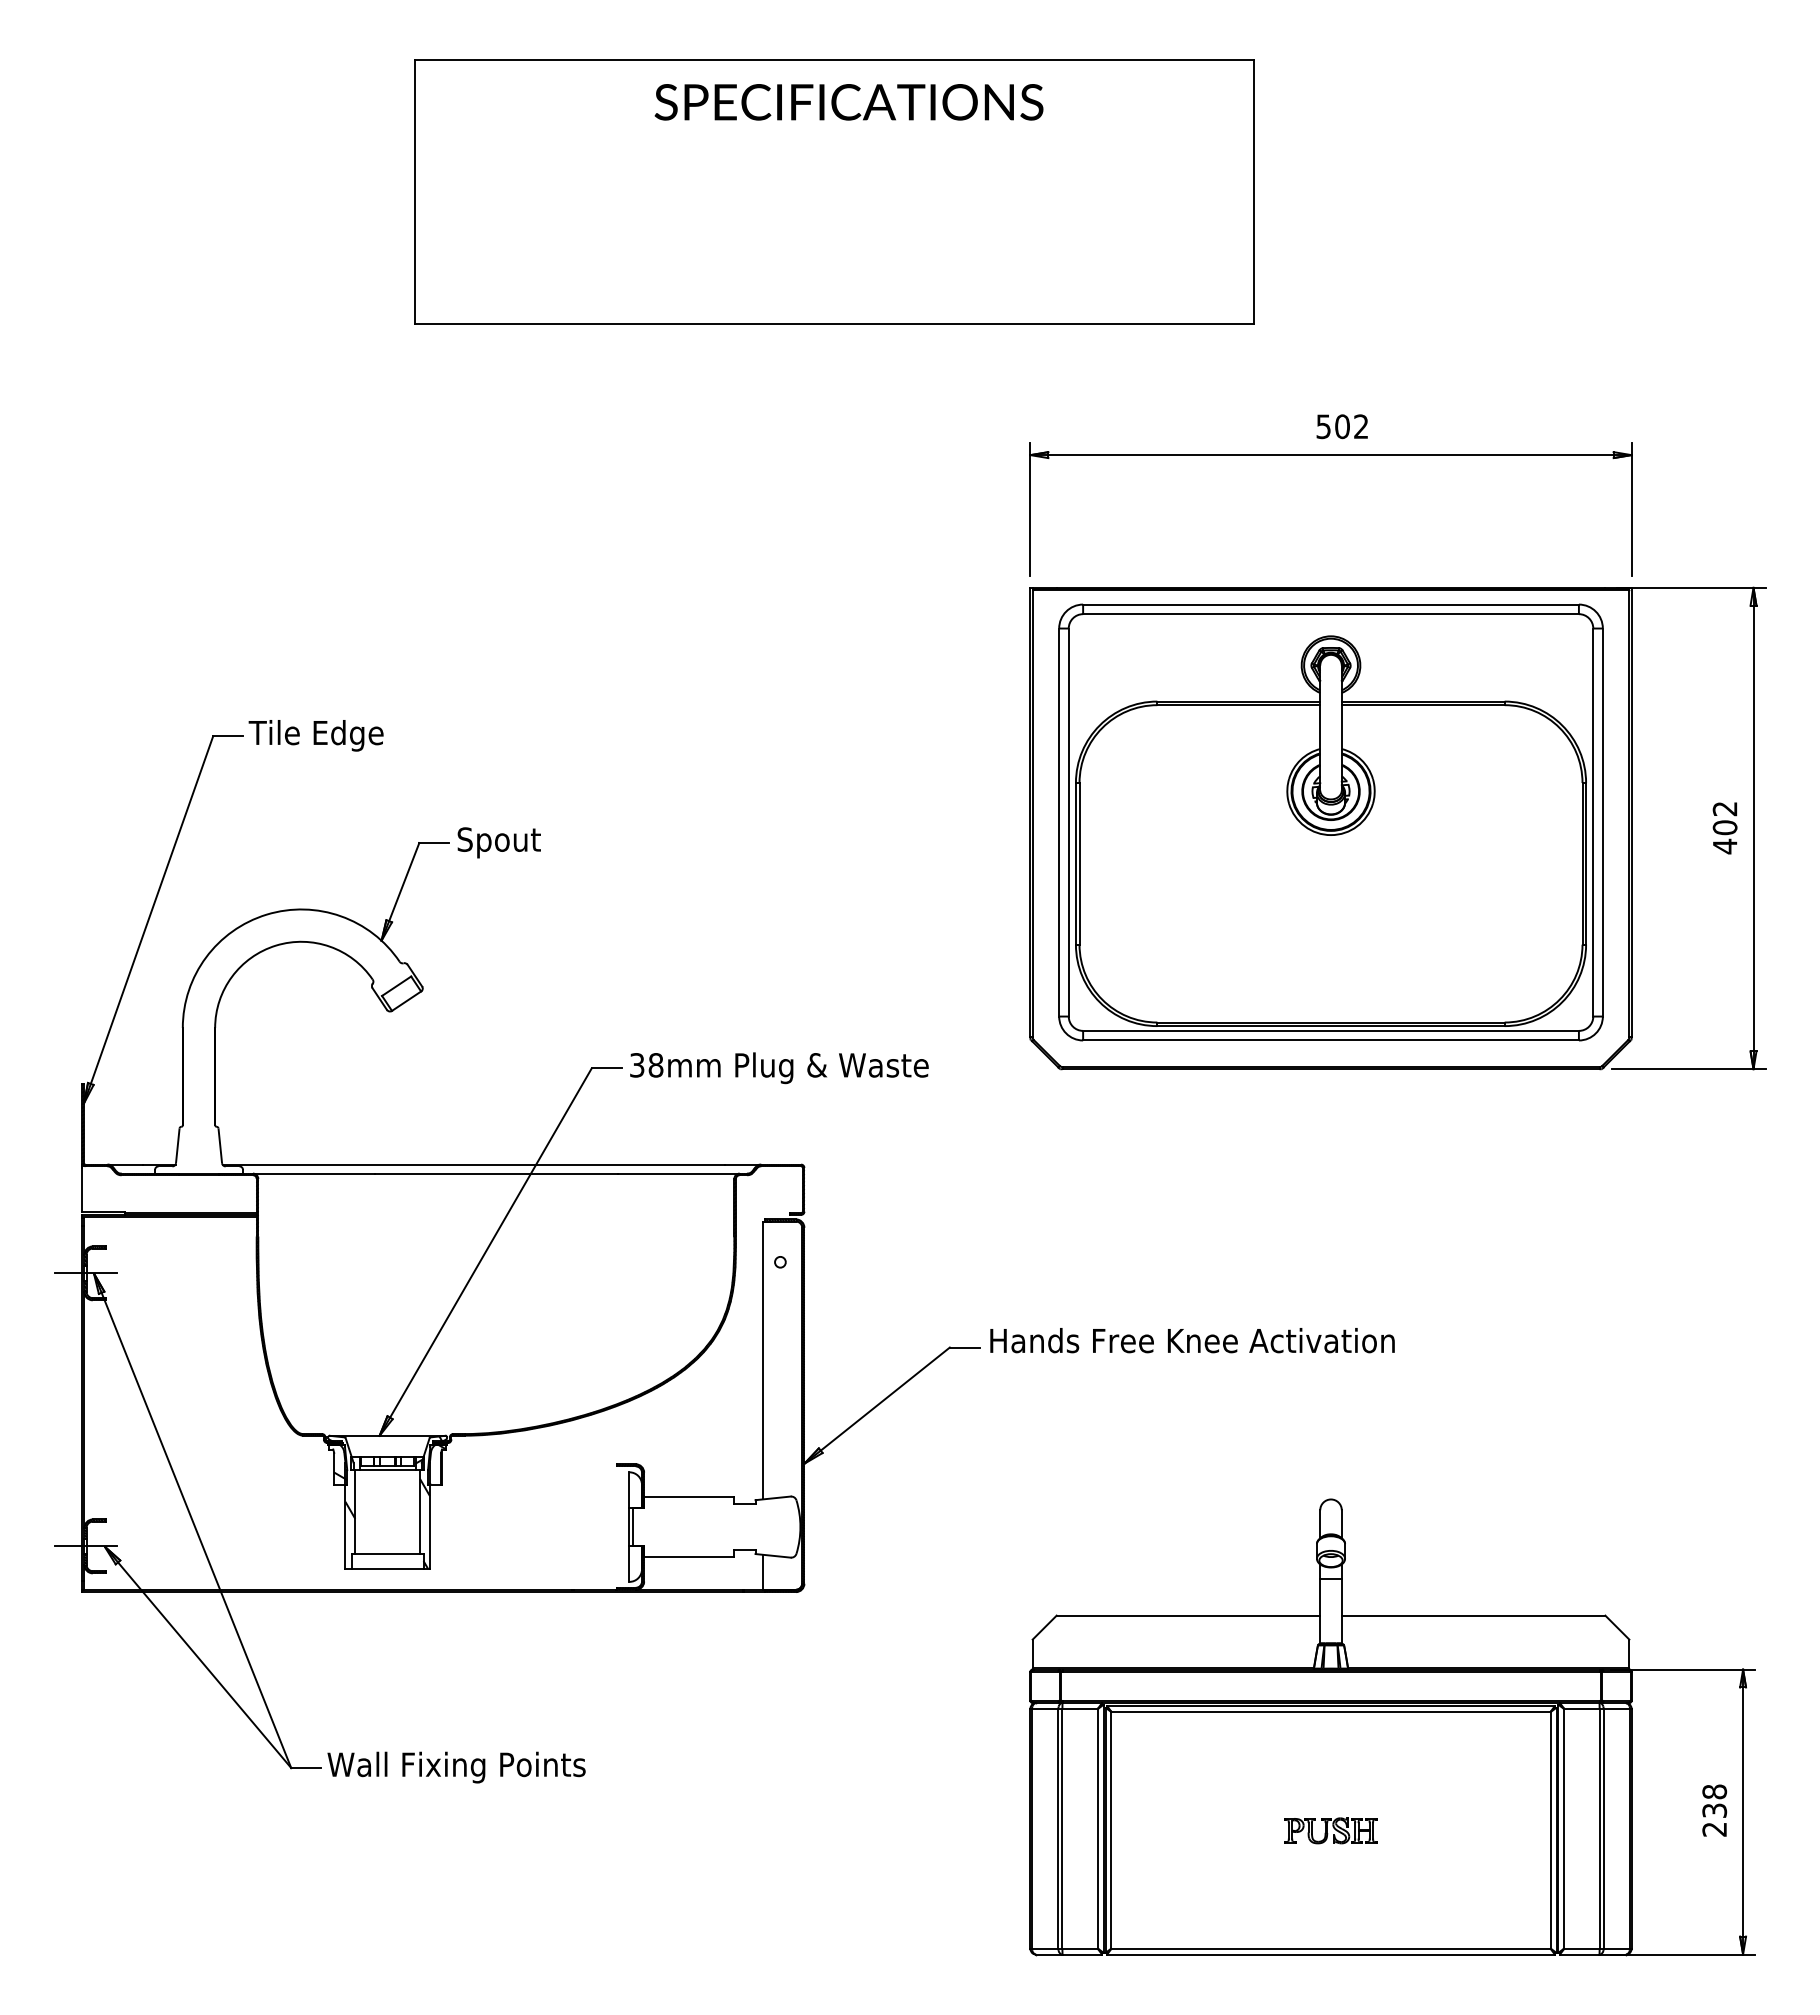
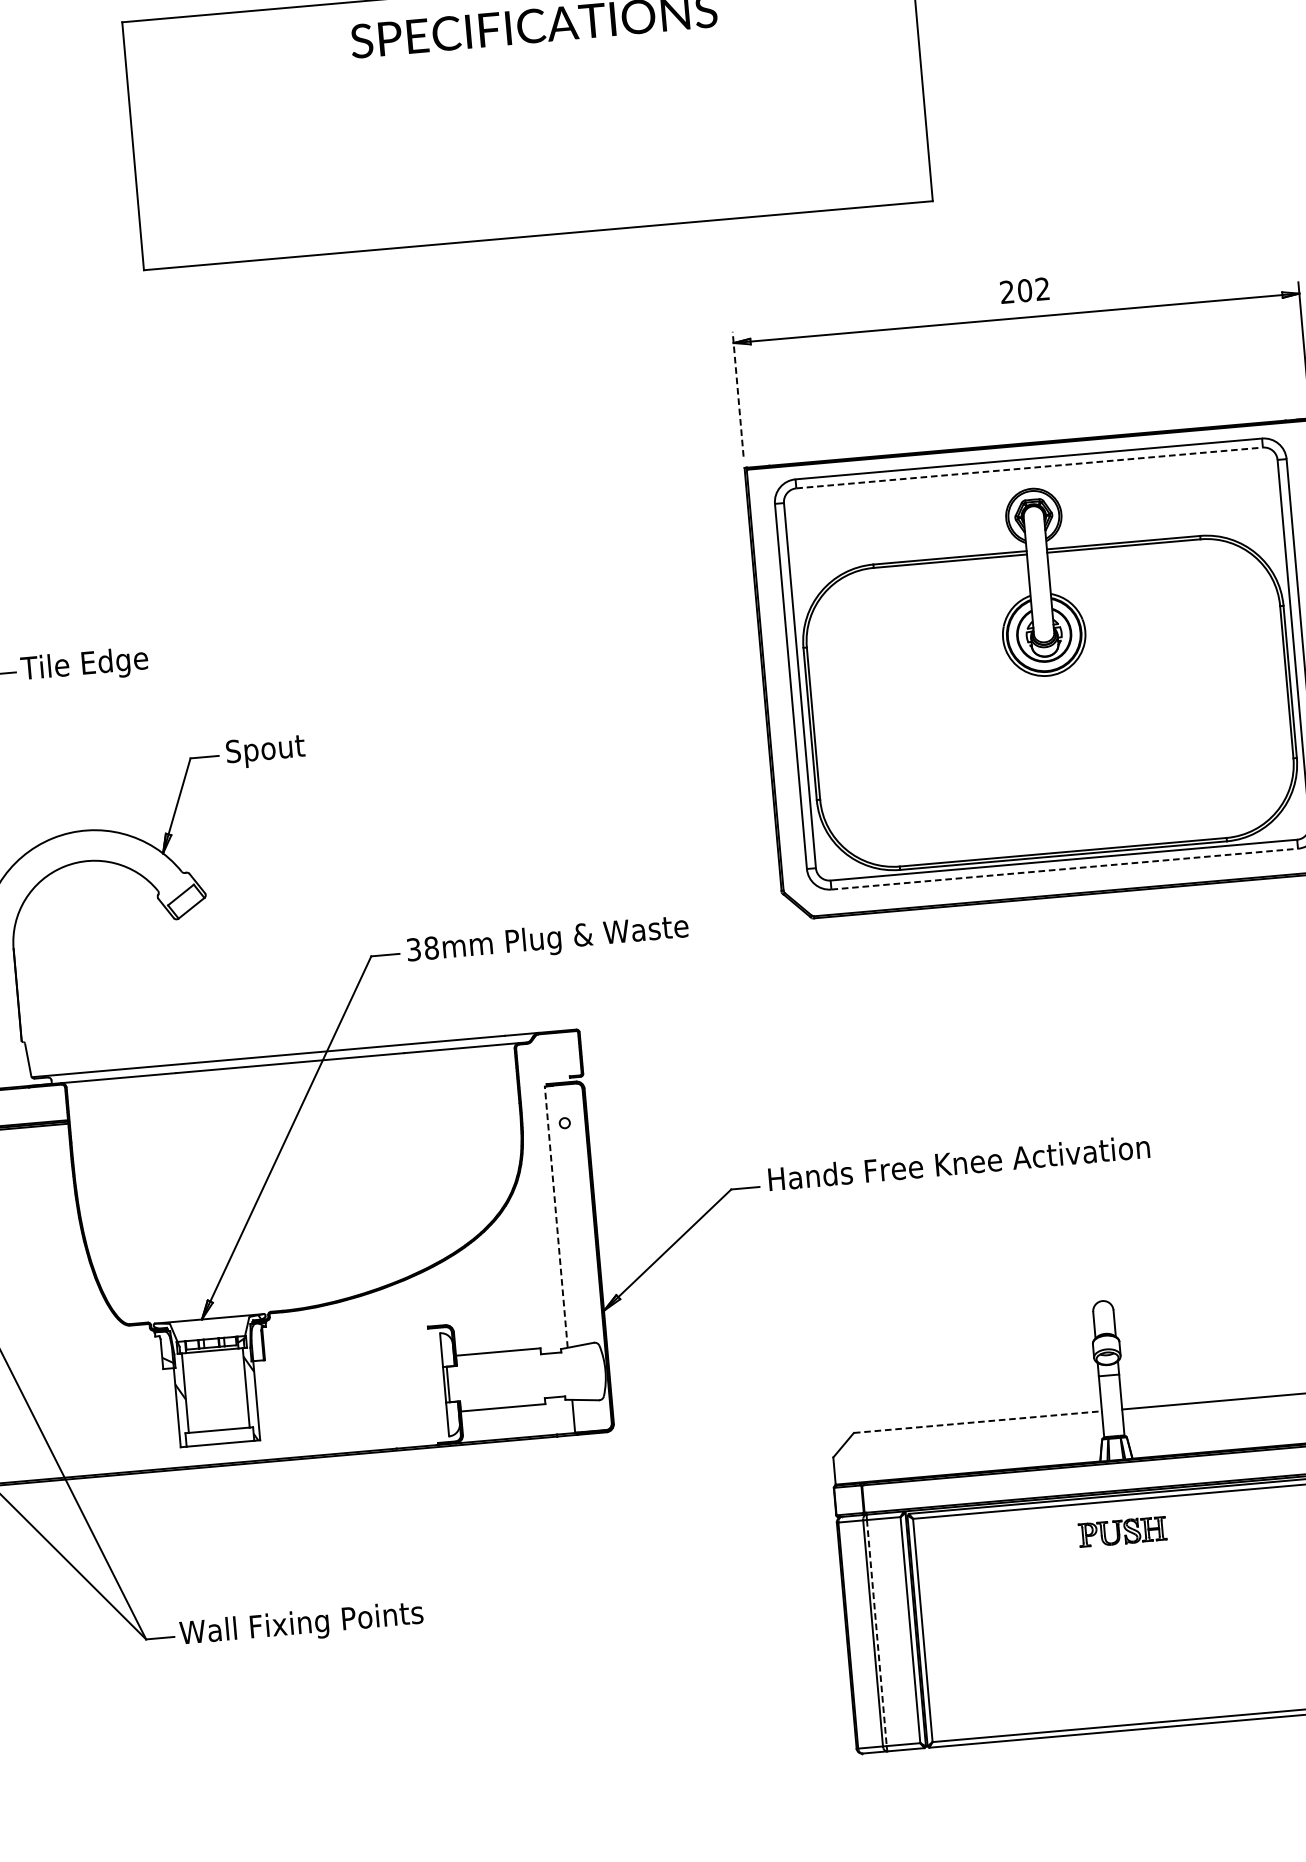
text: (1323, 426) -> (1007, 292), 502 -> 202
line: (1030, 509) -> (738, 394), solid -> dashed
line: (1331, 614) -> (1030, 468), solid -> dashed
line: (1331, 1040) -> (1065, 869), solid -> dashed
line: (762, 1360) -> (556, 1217), solid -> dashed
line: (1188, 1615) -> (977, 1421), solid -> dashed
line: (1062, 1829) -> (876, 1633), solid -> dashed
part: (1330, 1830) -> (1122, 1531), moved

